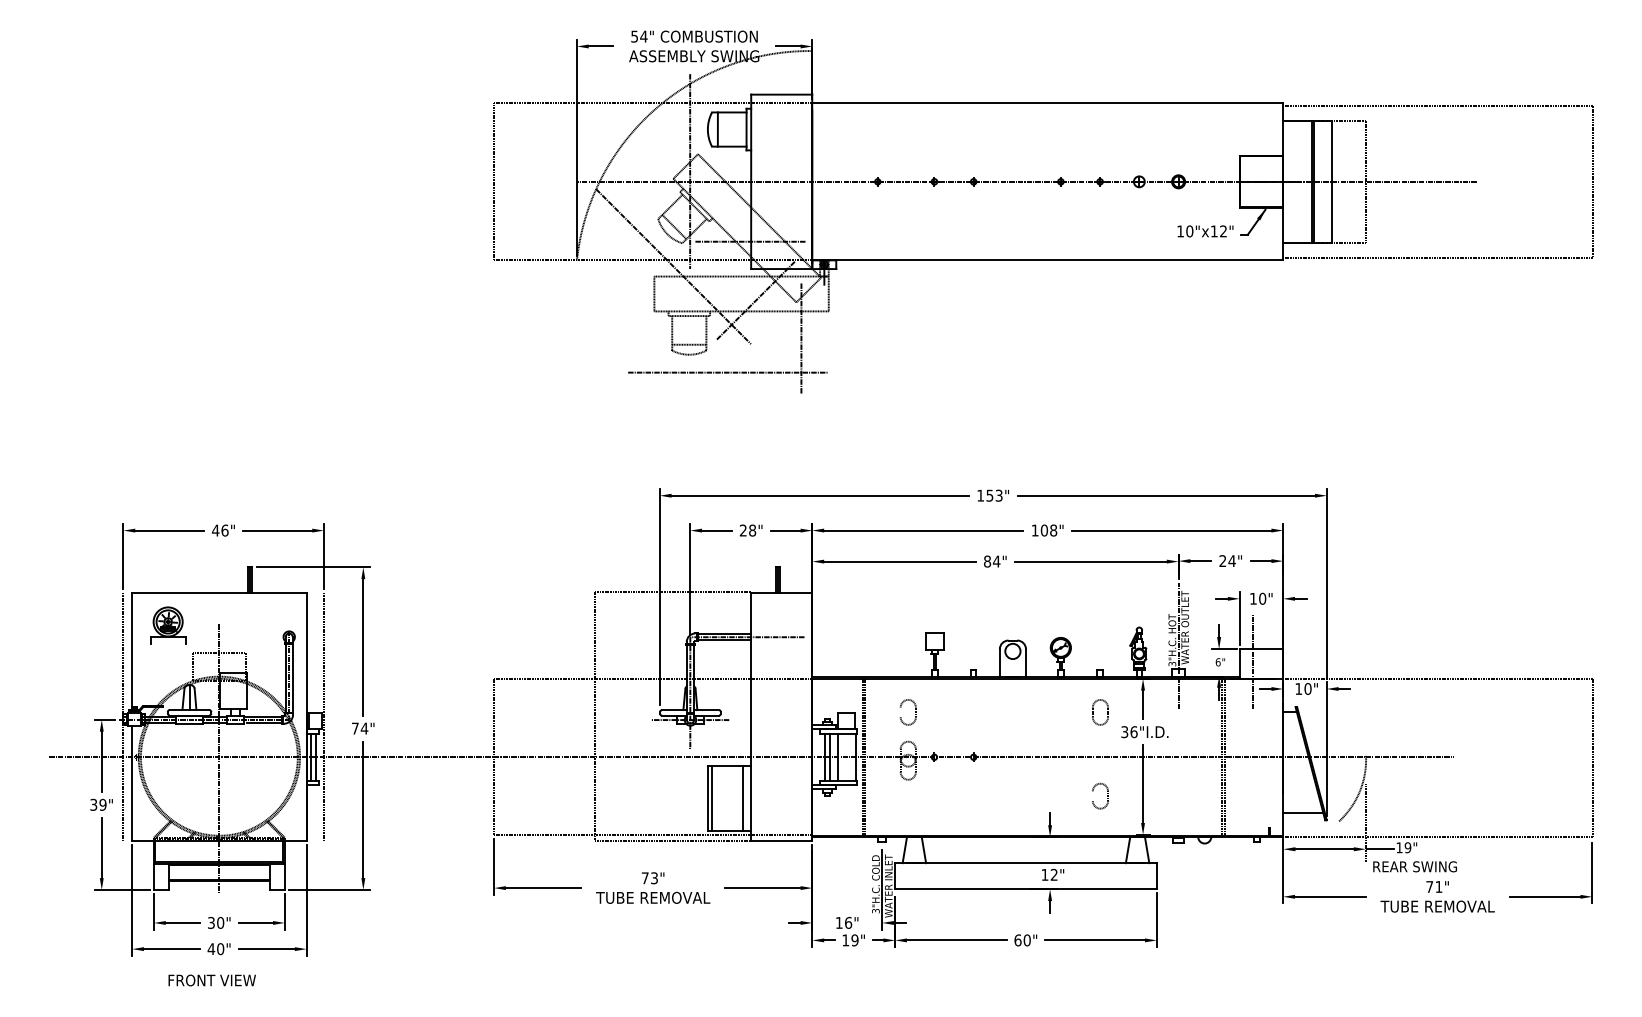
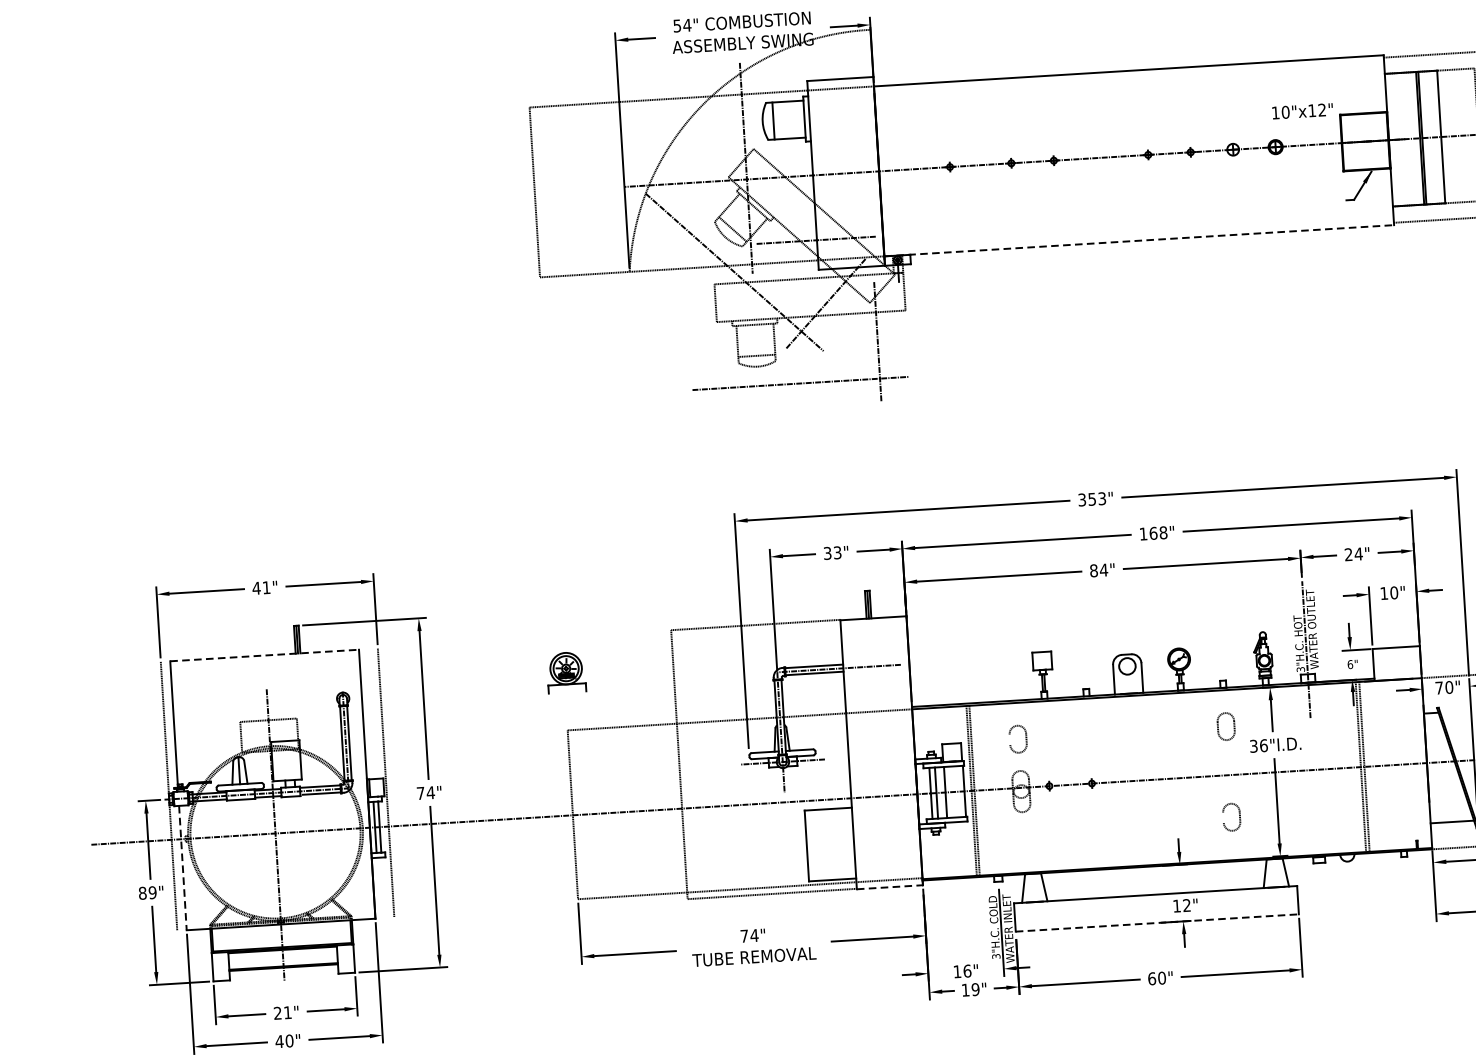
text: (1205, 231) -> (1302, 111), moved
line: (1048, 260) -> (1140, 240), solid -> dashed
text: (980, 495) -> (1082, 499), 153" -> 353"
text: (224, 530) -> (266, 587), 46" -> 41"
text: (748, 530) -> (833, 552), 28" -> 33"
text: (1044, 530) -> (1153, 533), 108" -> 168"
line: (219, 592) -> (264, 655), solid -> dashed
part: (168, 625) -> (566, 672), moved
line: (1252, 661) -> (1387, 661), removed
text: (1298, 688) -> (1438, 687), 10" -> 70"
line: (132, 784) -> (183, 868), solid -> dashed
line: (712, 798) -> (811, 845), removed
line: (742, 798) -> (844, 843), removed
text: (93, 804) -> (142, 892), 39" -> 89"
line: (781, 841) -> (889, 887), solid -> dashed
text: (654, 878) -> (754, 935), 73" -> 74"
line: (1026, 889) -> (1157, 923), solid -> dashed
text: (216, 922) -> (283, 1012), 30" -> 21"

